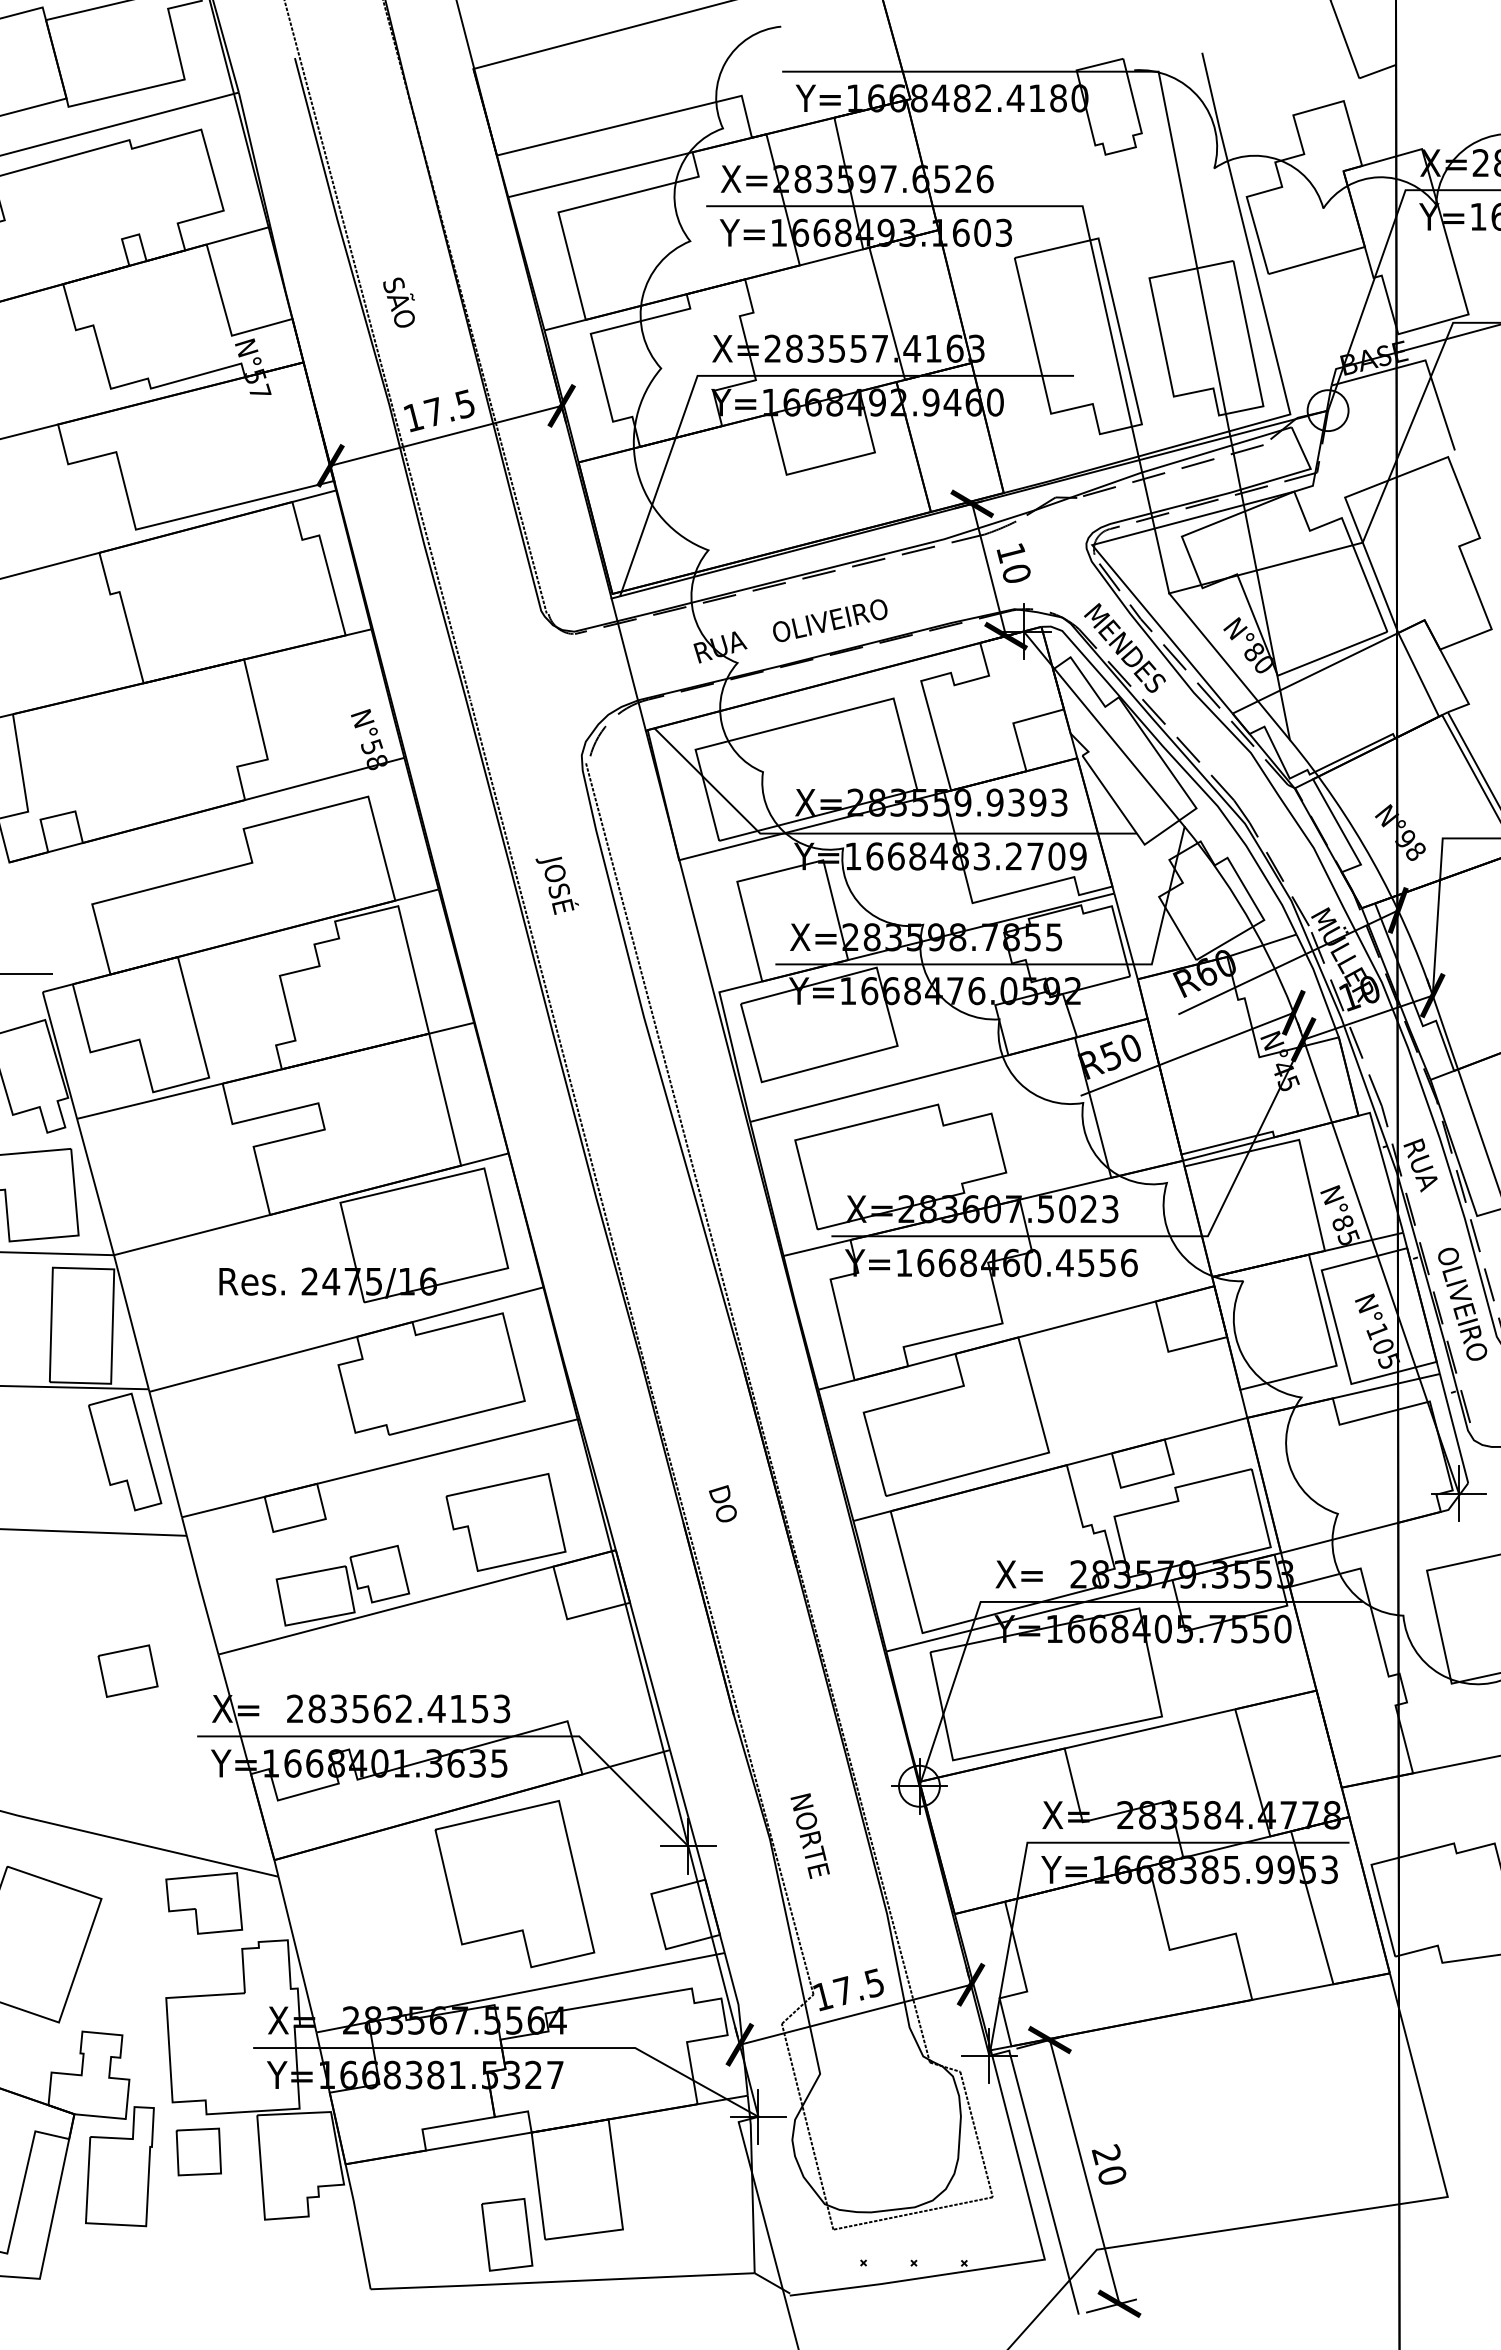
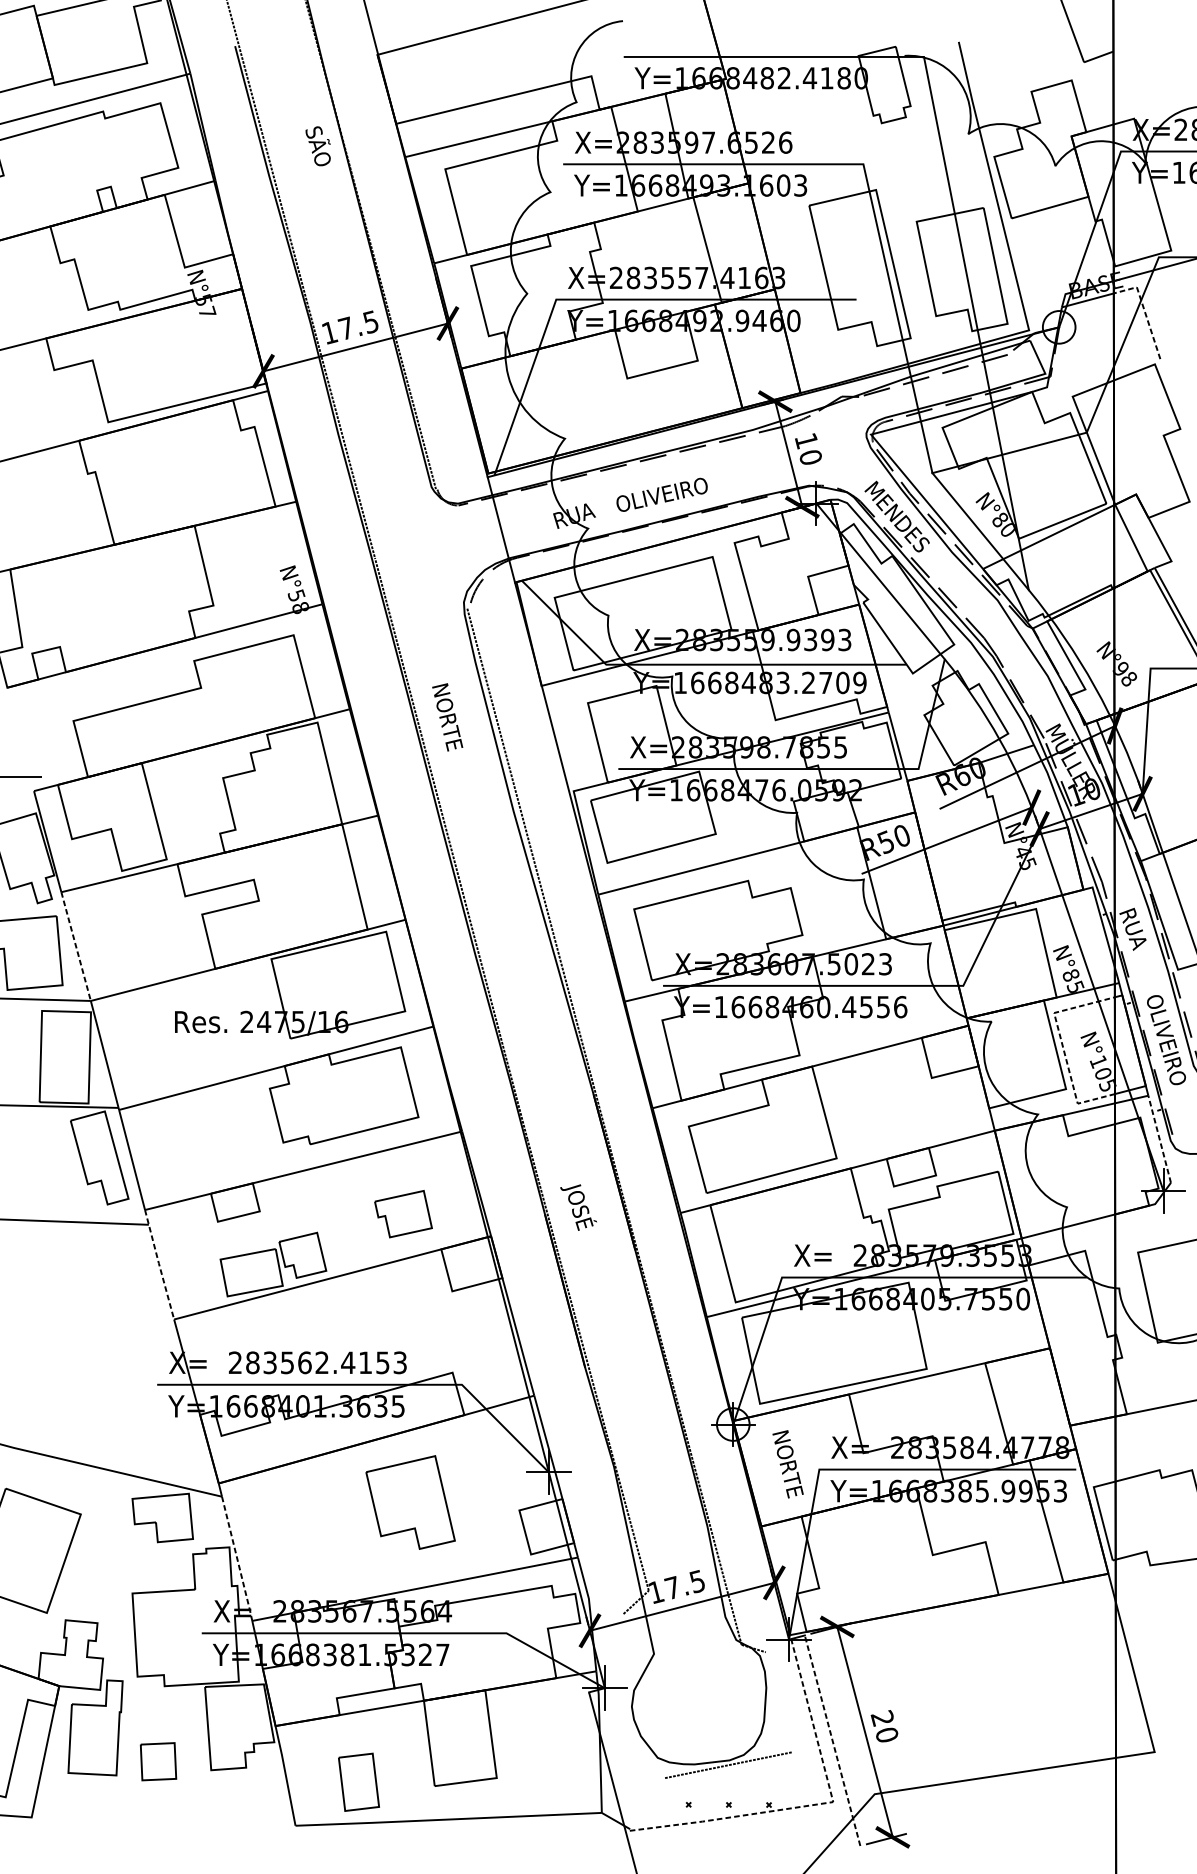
text: (398, 302) -> (317, 146), moved
line: (1435, 390) -> (1144, 311), solid -> dashed
text: (557, 900) -> (444, 718), JOSÉ -> NORTE
line: (95, 1187) -> (76, 946), solid -> dashed
line: (1332, 1312) -> (1062, 1046), solid -> dashed
line: (1453, 1428) -> (1159, 1139), solid -> dashed
text: (725, 1515) -> (578, 1208), DO -> JOSÉ
part: (505, 1522) -> (403, 1214), size x0.6
line: (199, 1585) -> (159, 1264), solid -> dashed
part: (127, 1670) -> (101, 1332), removed
text: (809, 1835) -> (787, 1463), moved
part: (514, 1883) -> (410, 1502), size x0.7
line: (297, 1955) -> (237, 1559), solid -> dashed
line: (807, 2126) -> (643, 1695), removed
line: (976, 2134) -> (778, 1702), removed
part: (198, 2151) -> (158, 1761), moved
line: (1043, 2182) -> (832, 1740), solid -> dashed
part: (507, 2234) -> (359, 1782), moved
line: (1025, 2262) -> (817, 1804), solid -> dashed

